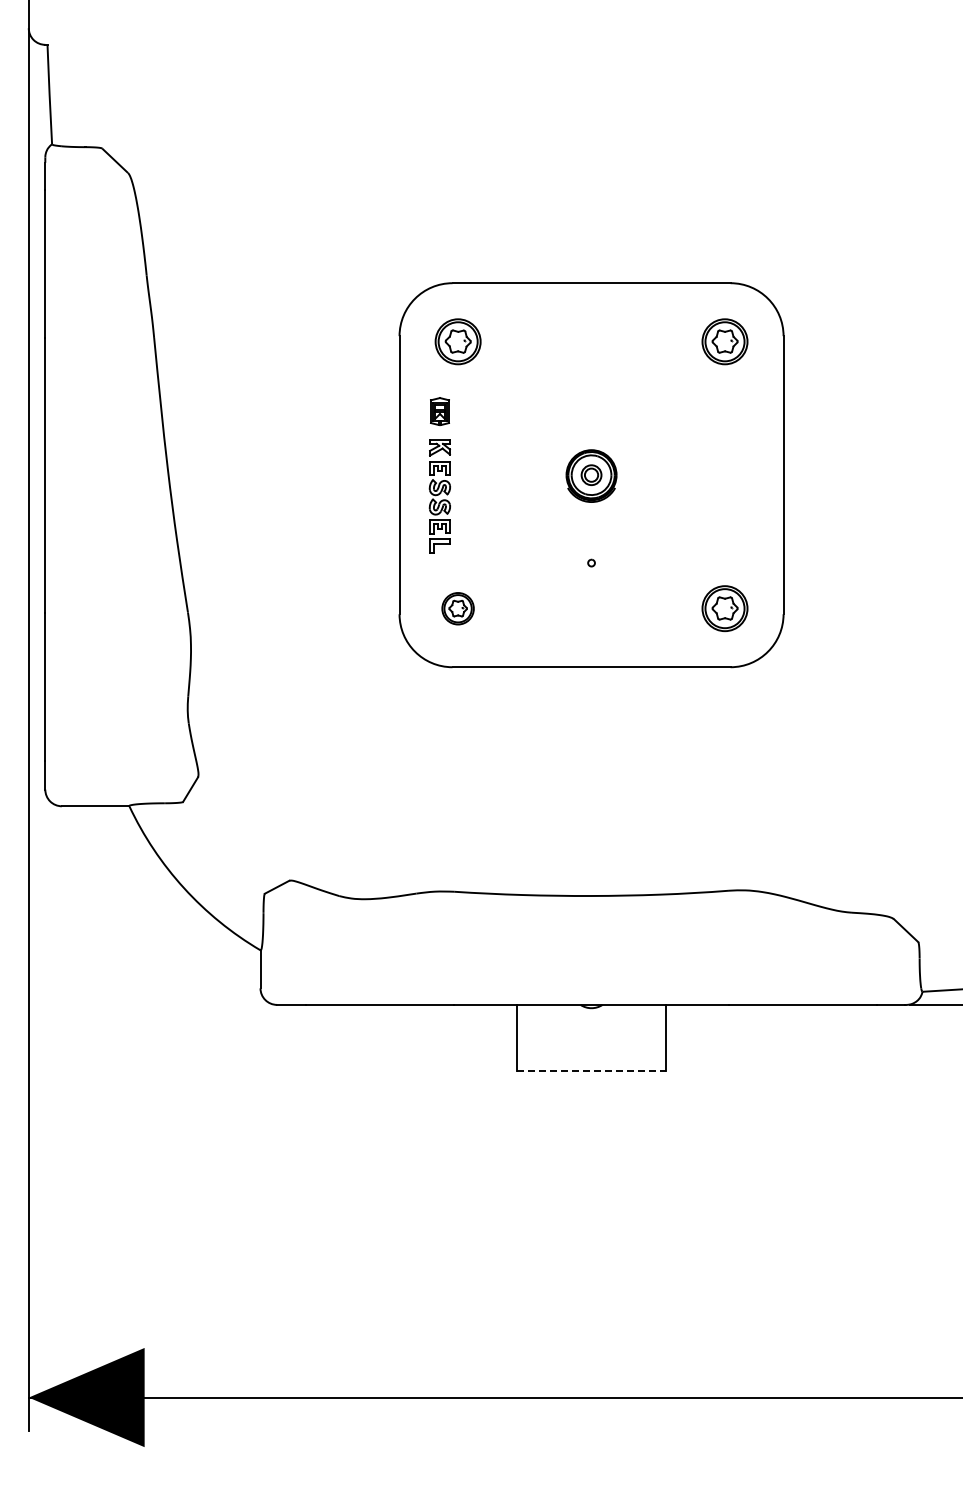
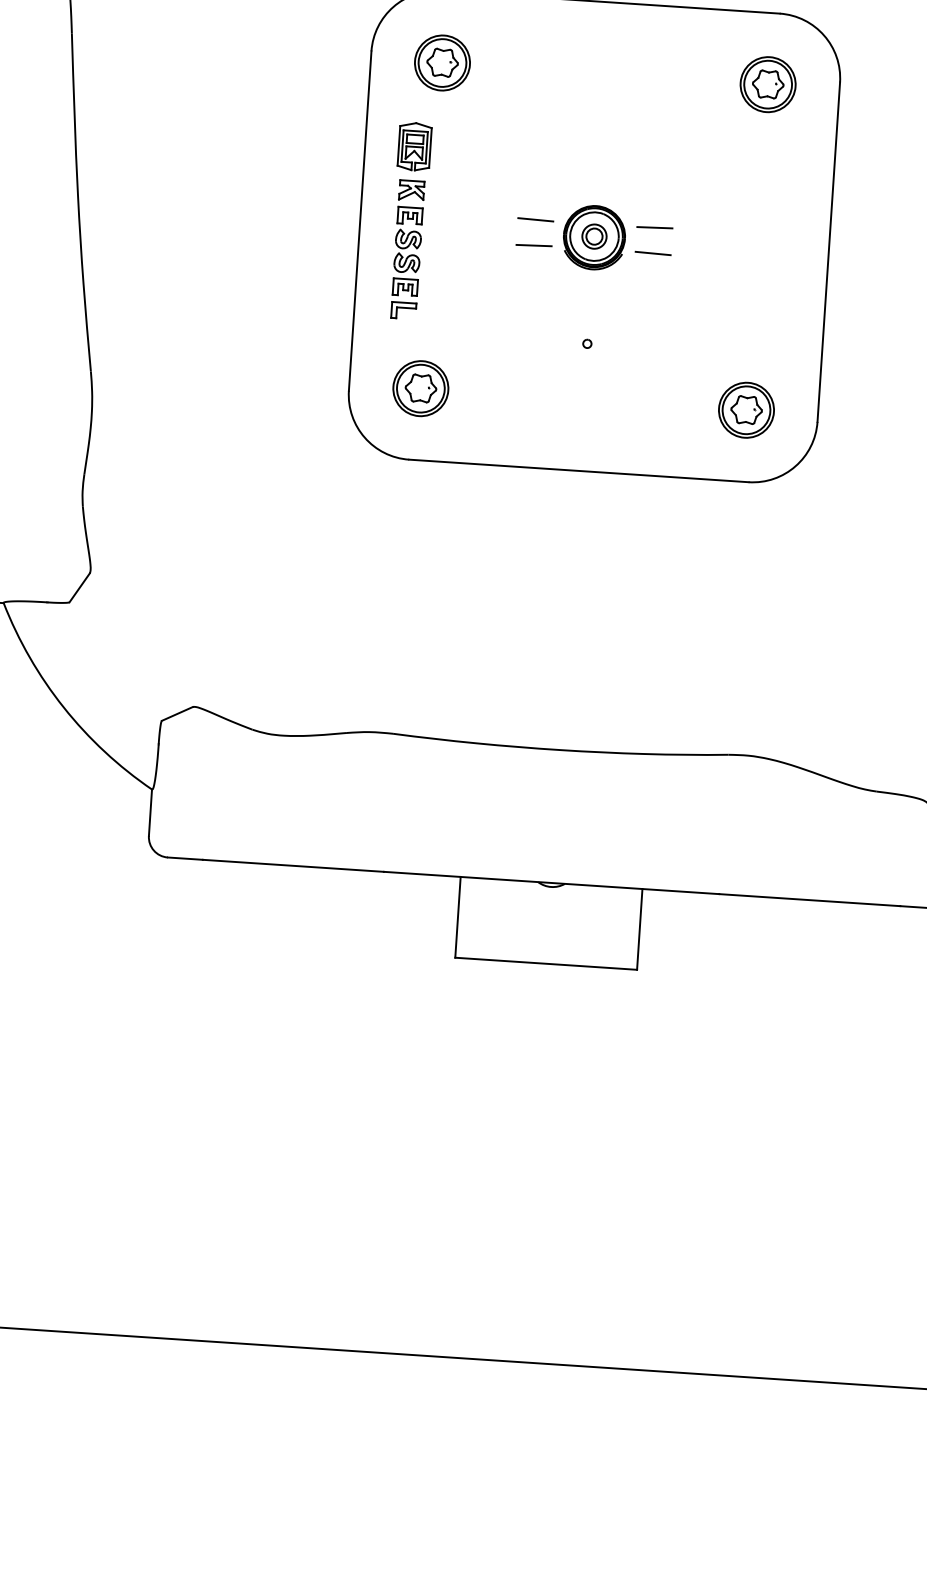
part: (439, 411) -> (414, 146), size x1.43
line: (542, 464) -> (535, 219), added
line: (640, 464) -> (655, 227), added
line: (542, 485) -> (533, 245), added
line: (640, 485) -> (653, 253), added
part: (457, 608) -> (420, 388), size x1.43
line: (592, 1071) -> (547, 964), dashed -> solid

